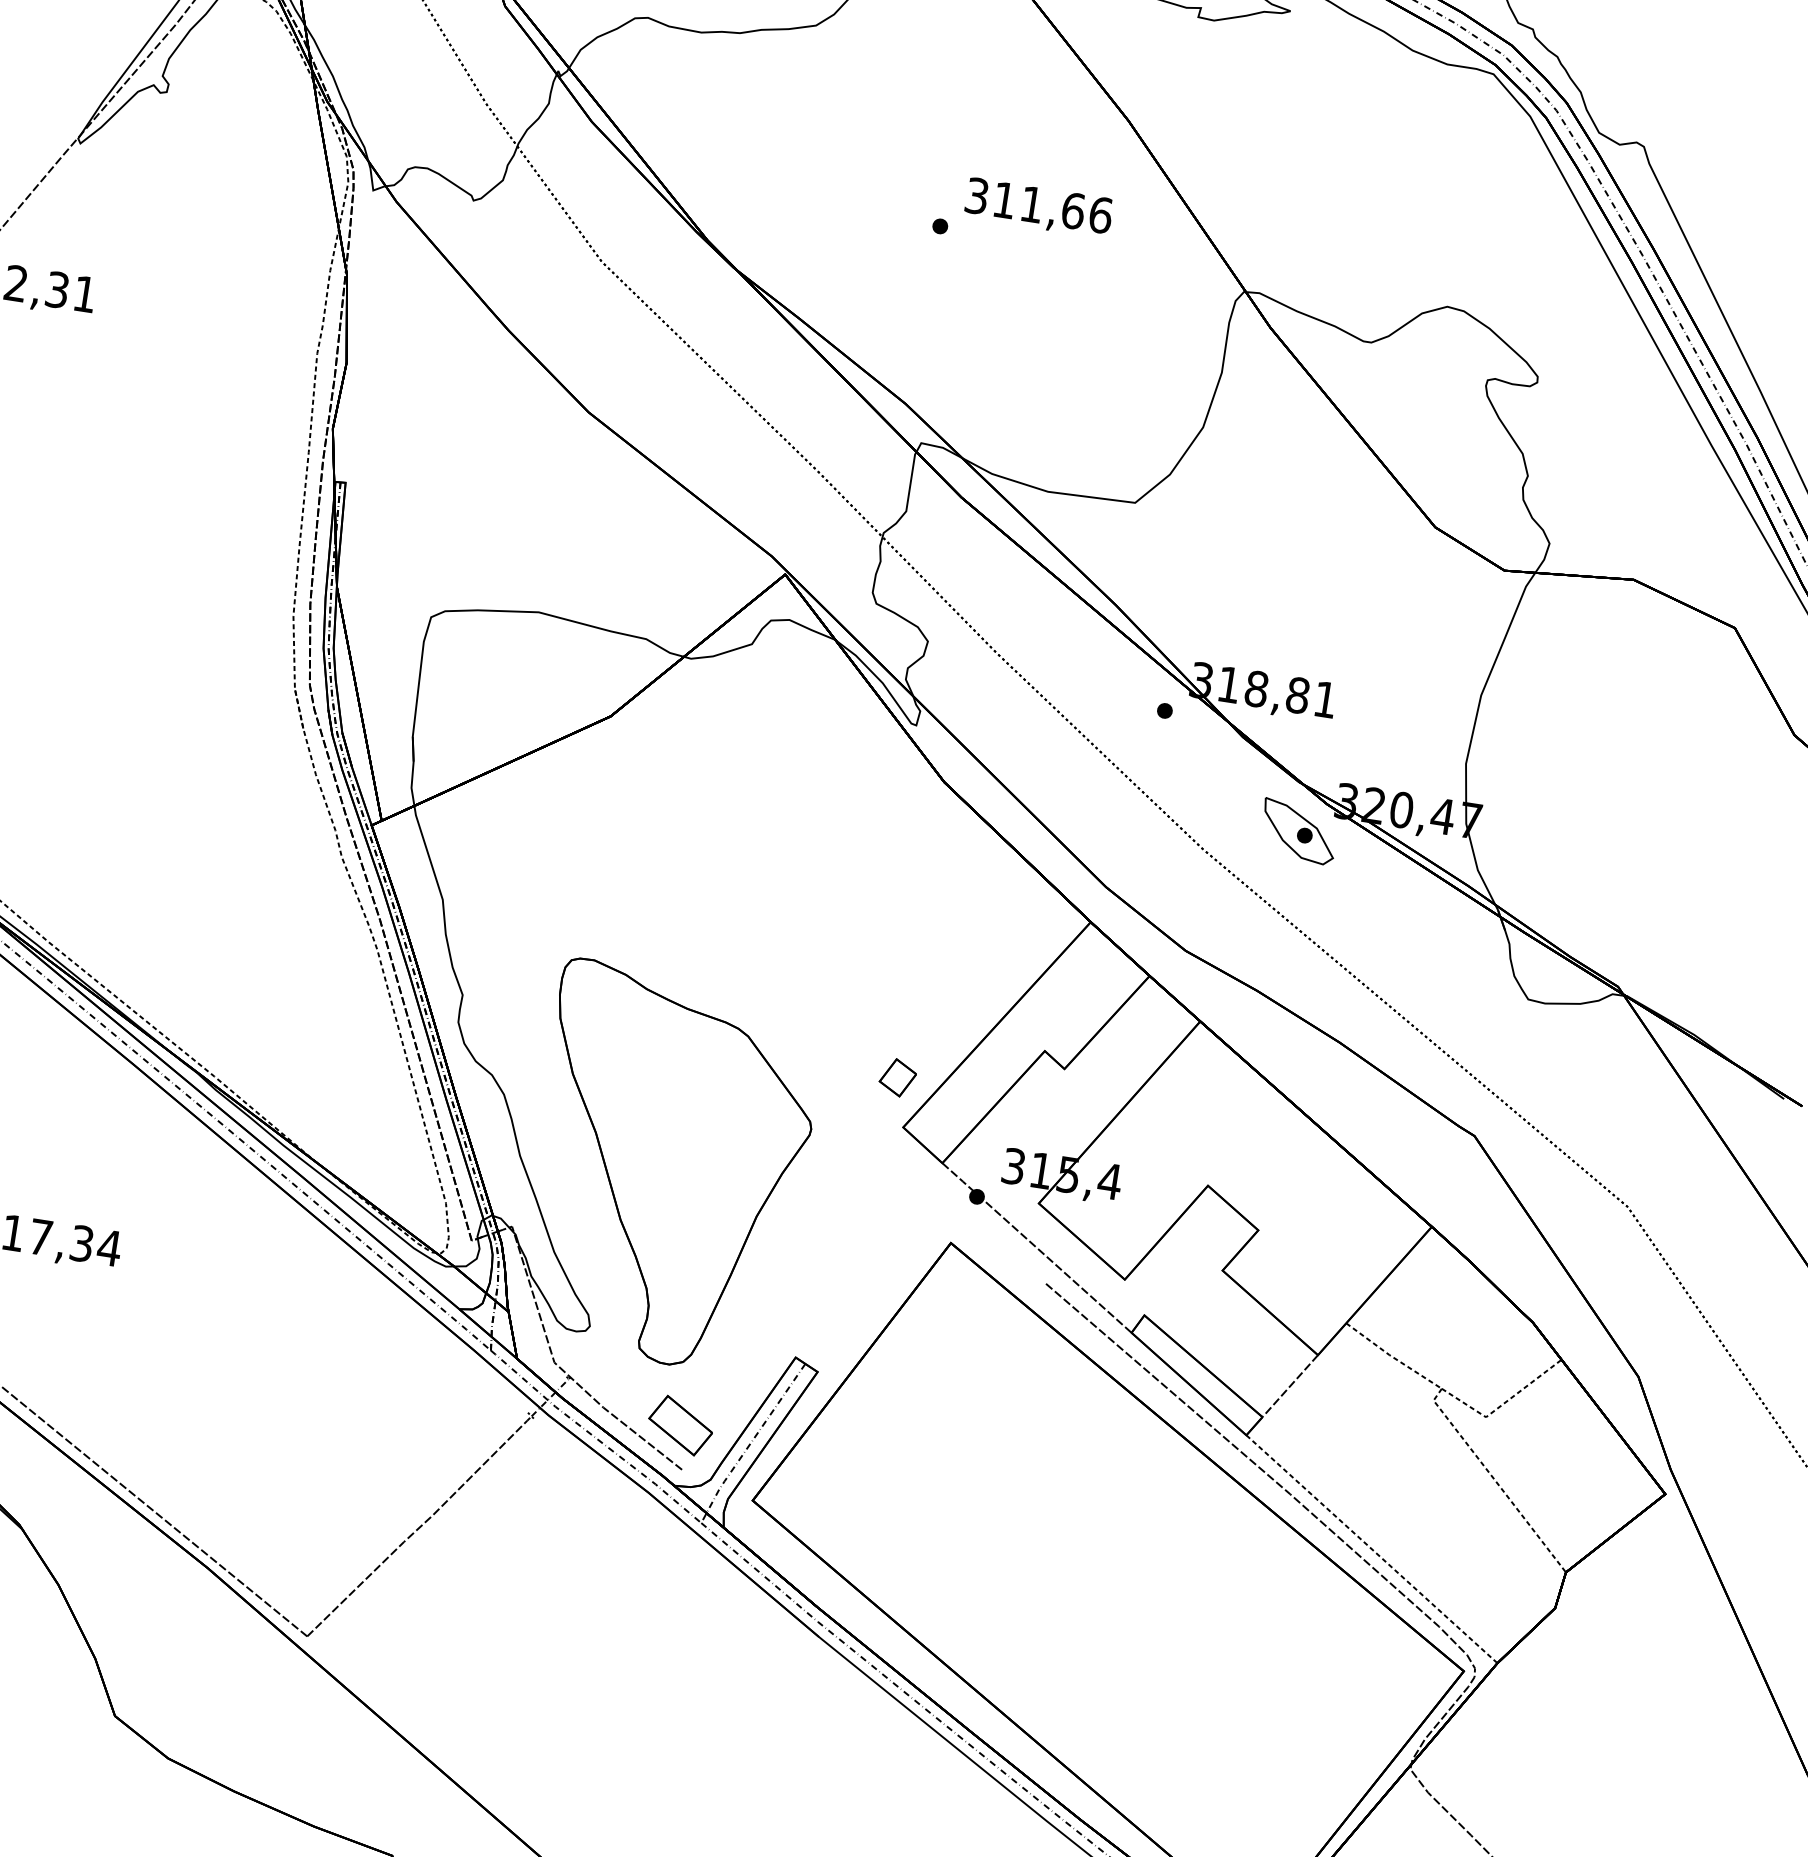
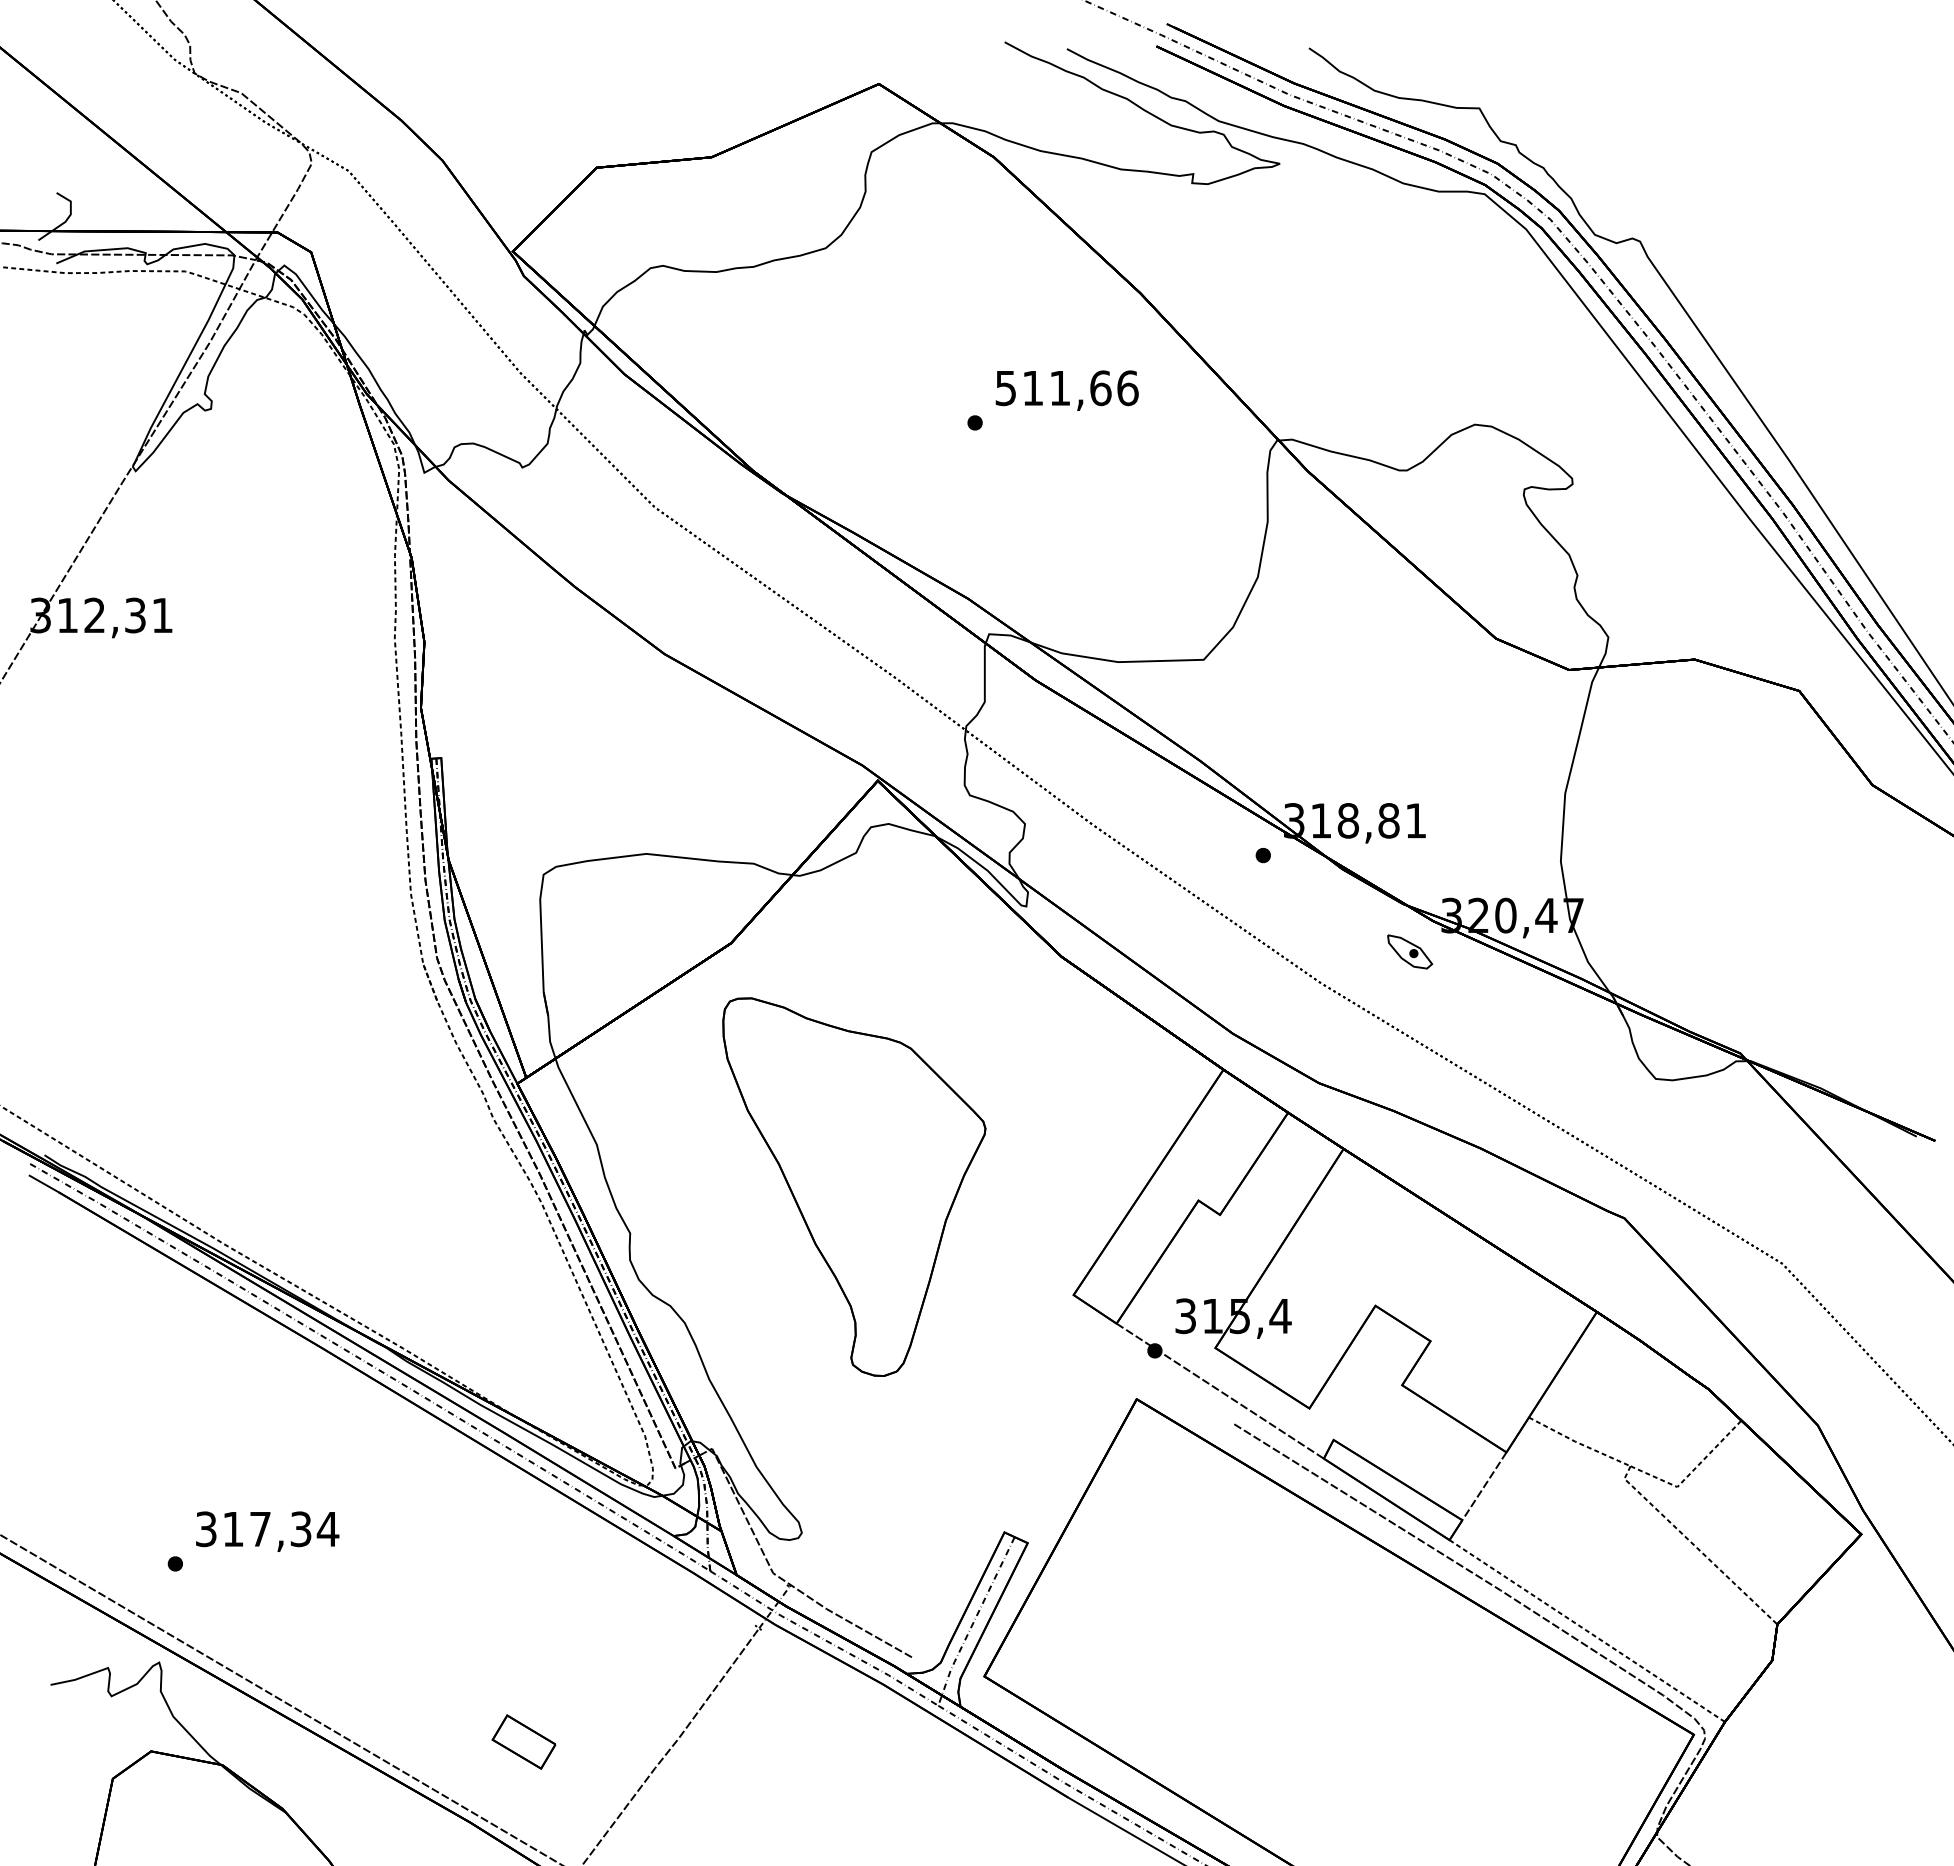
text: (977, 195) -> (1006, 387), 311,66 -> 511,66
part: (1298, 831) -> (1409, 951), size x0.6
part: (897, 1077) -> (1060, 1247), removed
part: (669, 1167) -> (854, 1186), moved
part: (680, 1424) -> (523, 1741), moved

